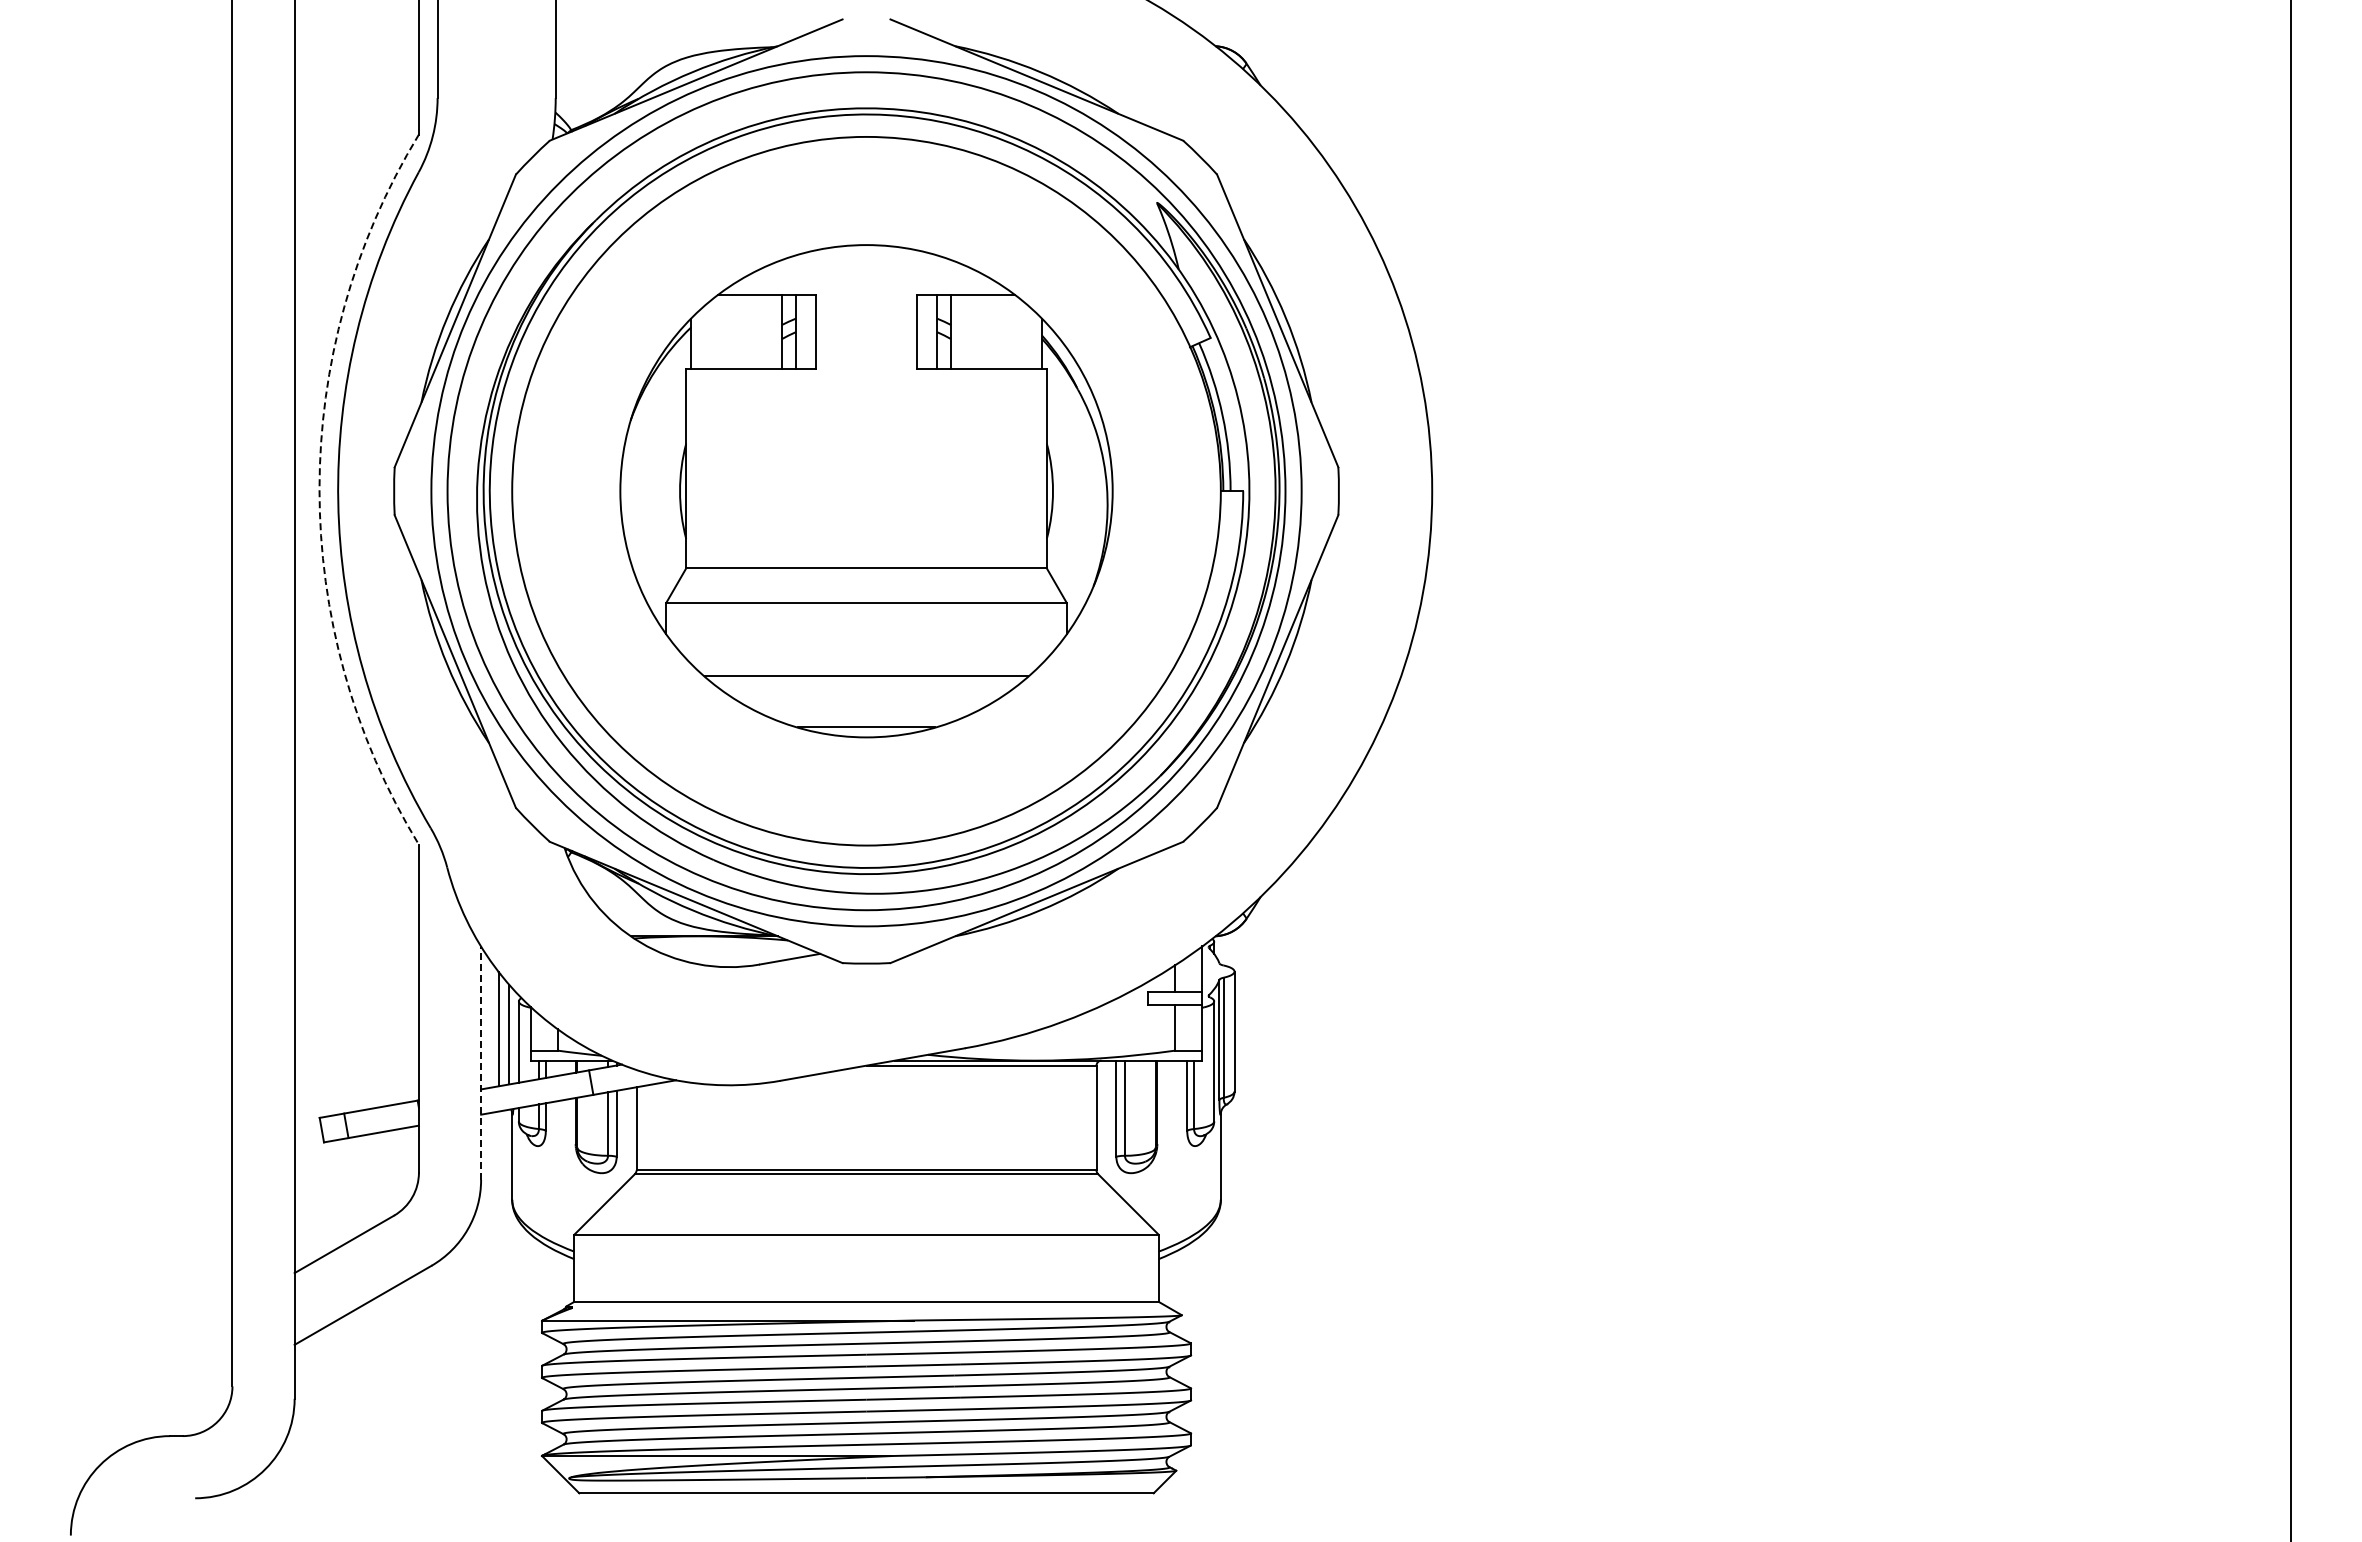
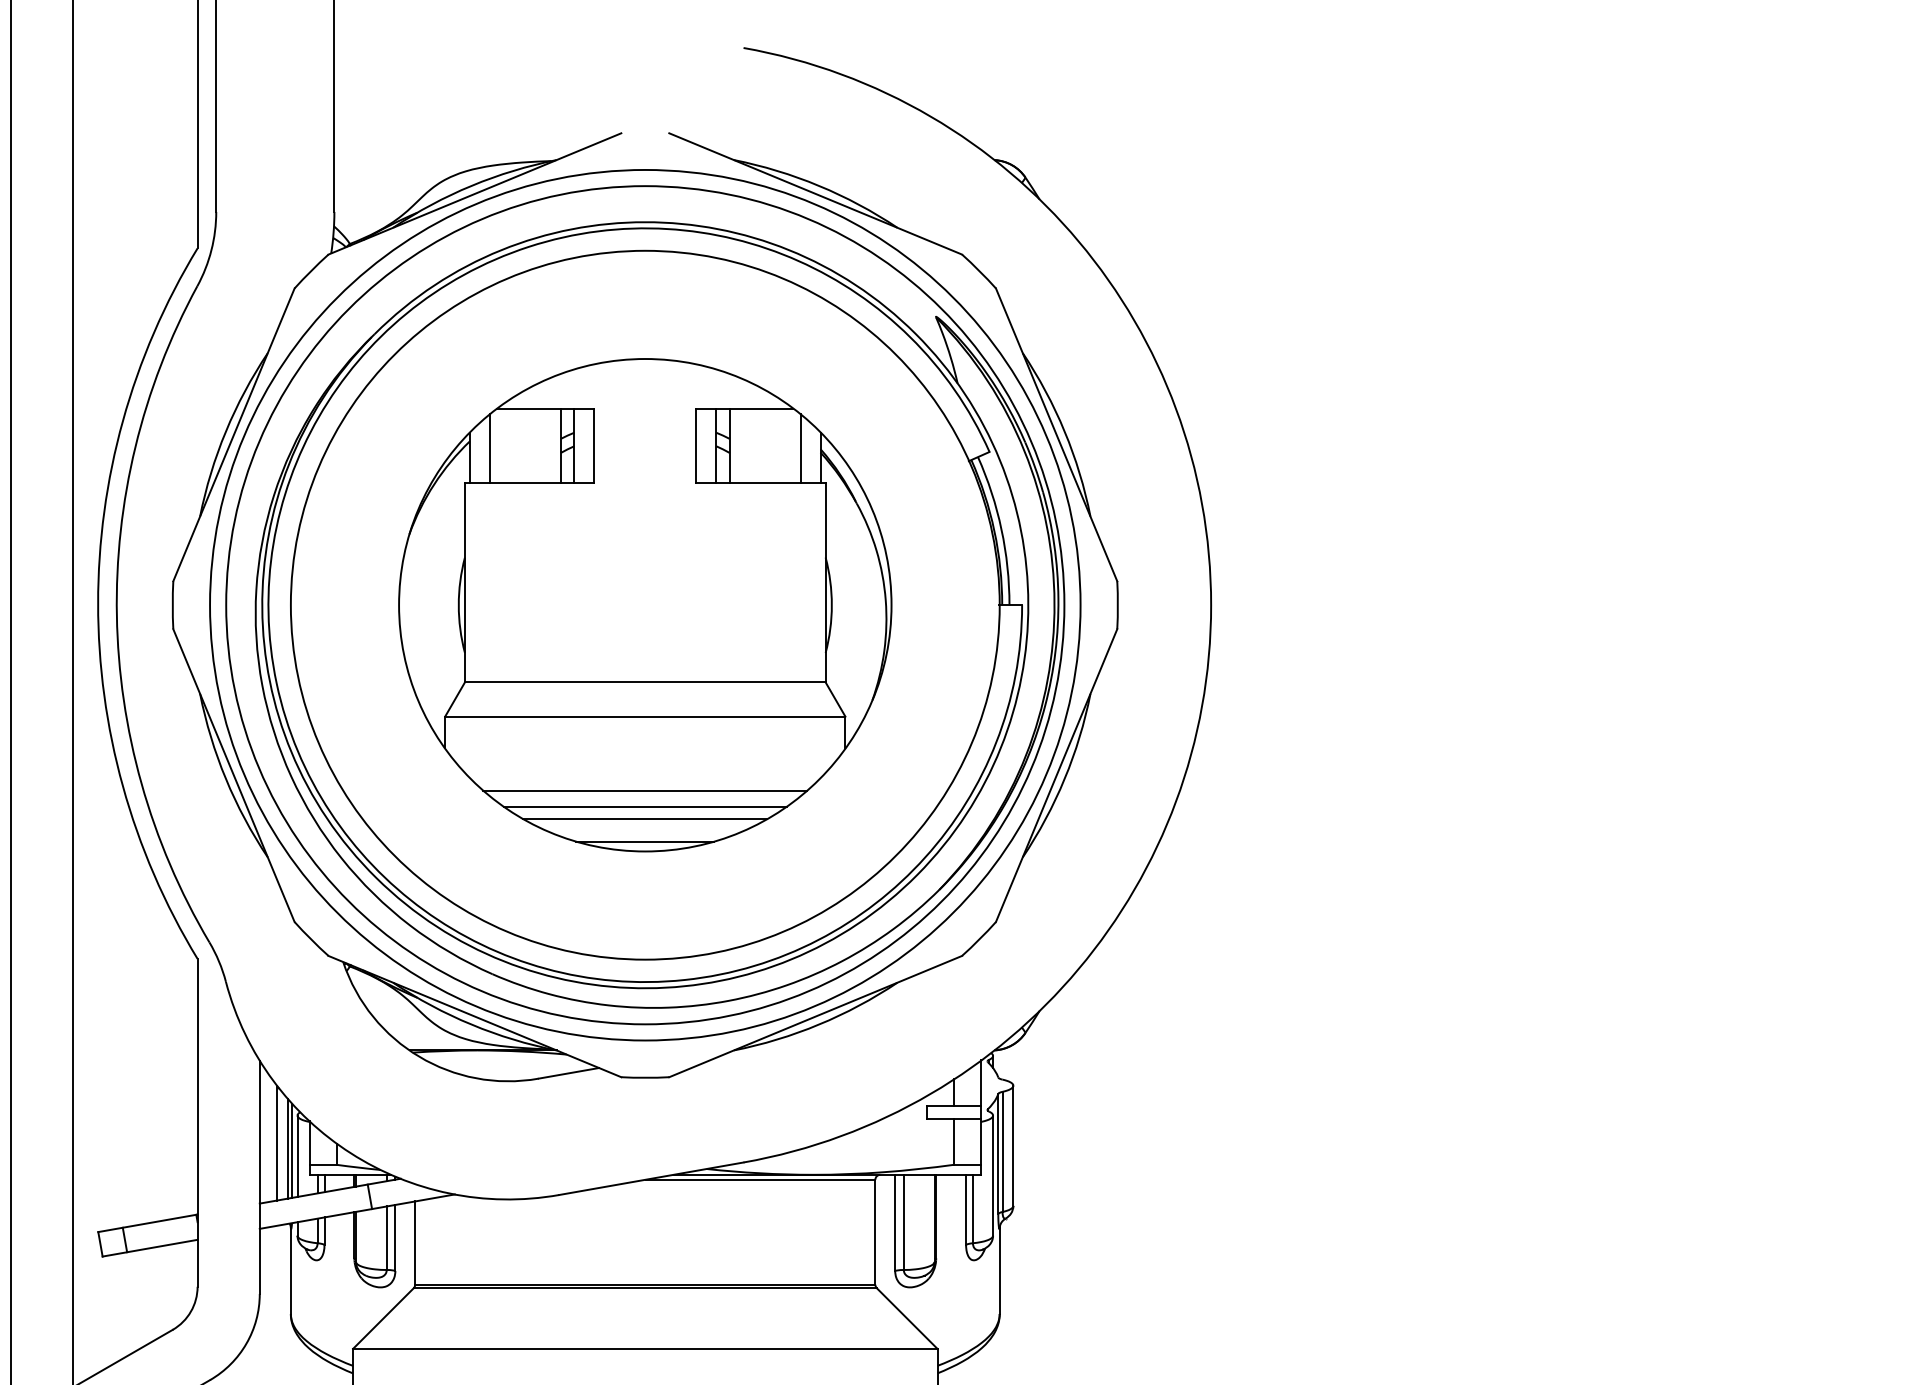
line: (711, 334) -> (490, 448), added
line: (1021, 334) -> (800, 448), added
arc: (319, 489) -> (98, 603), dashed -> solid
line: (866, 692) -> (645, 806), added
line: (866, 705) -> (645, 819), added
line: (513, 1036) -> (292, 1150), added
line: (481, 1063) -> (260, 1177), dashed -> solid

